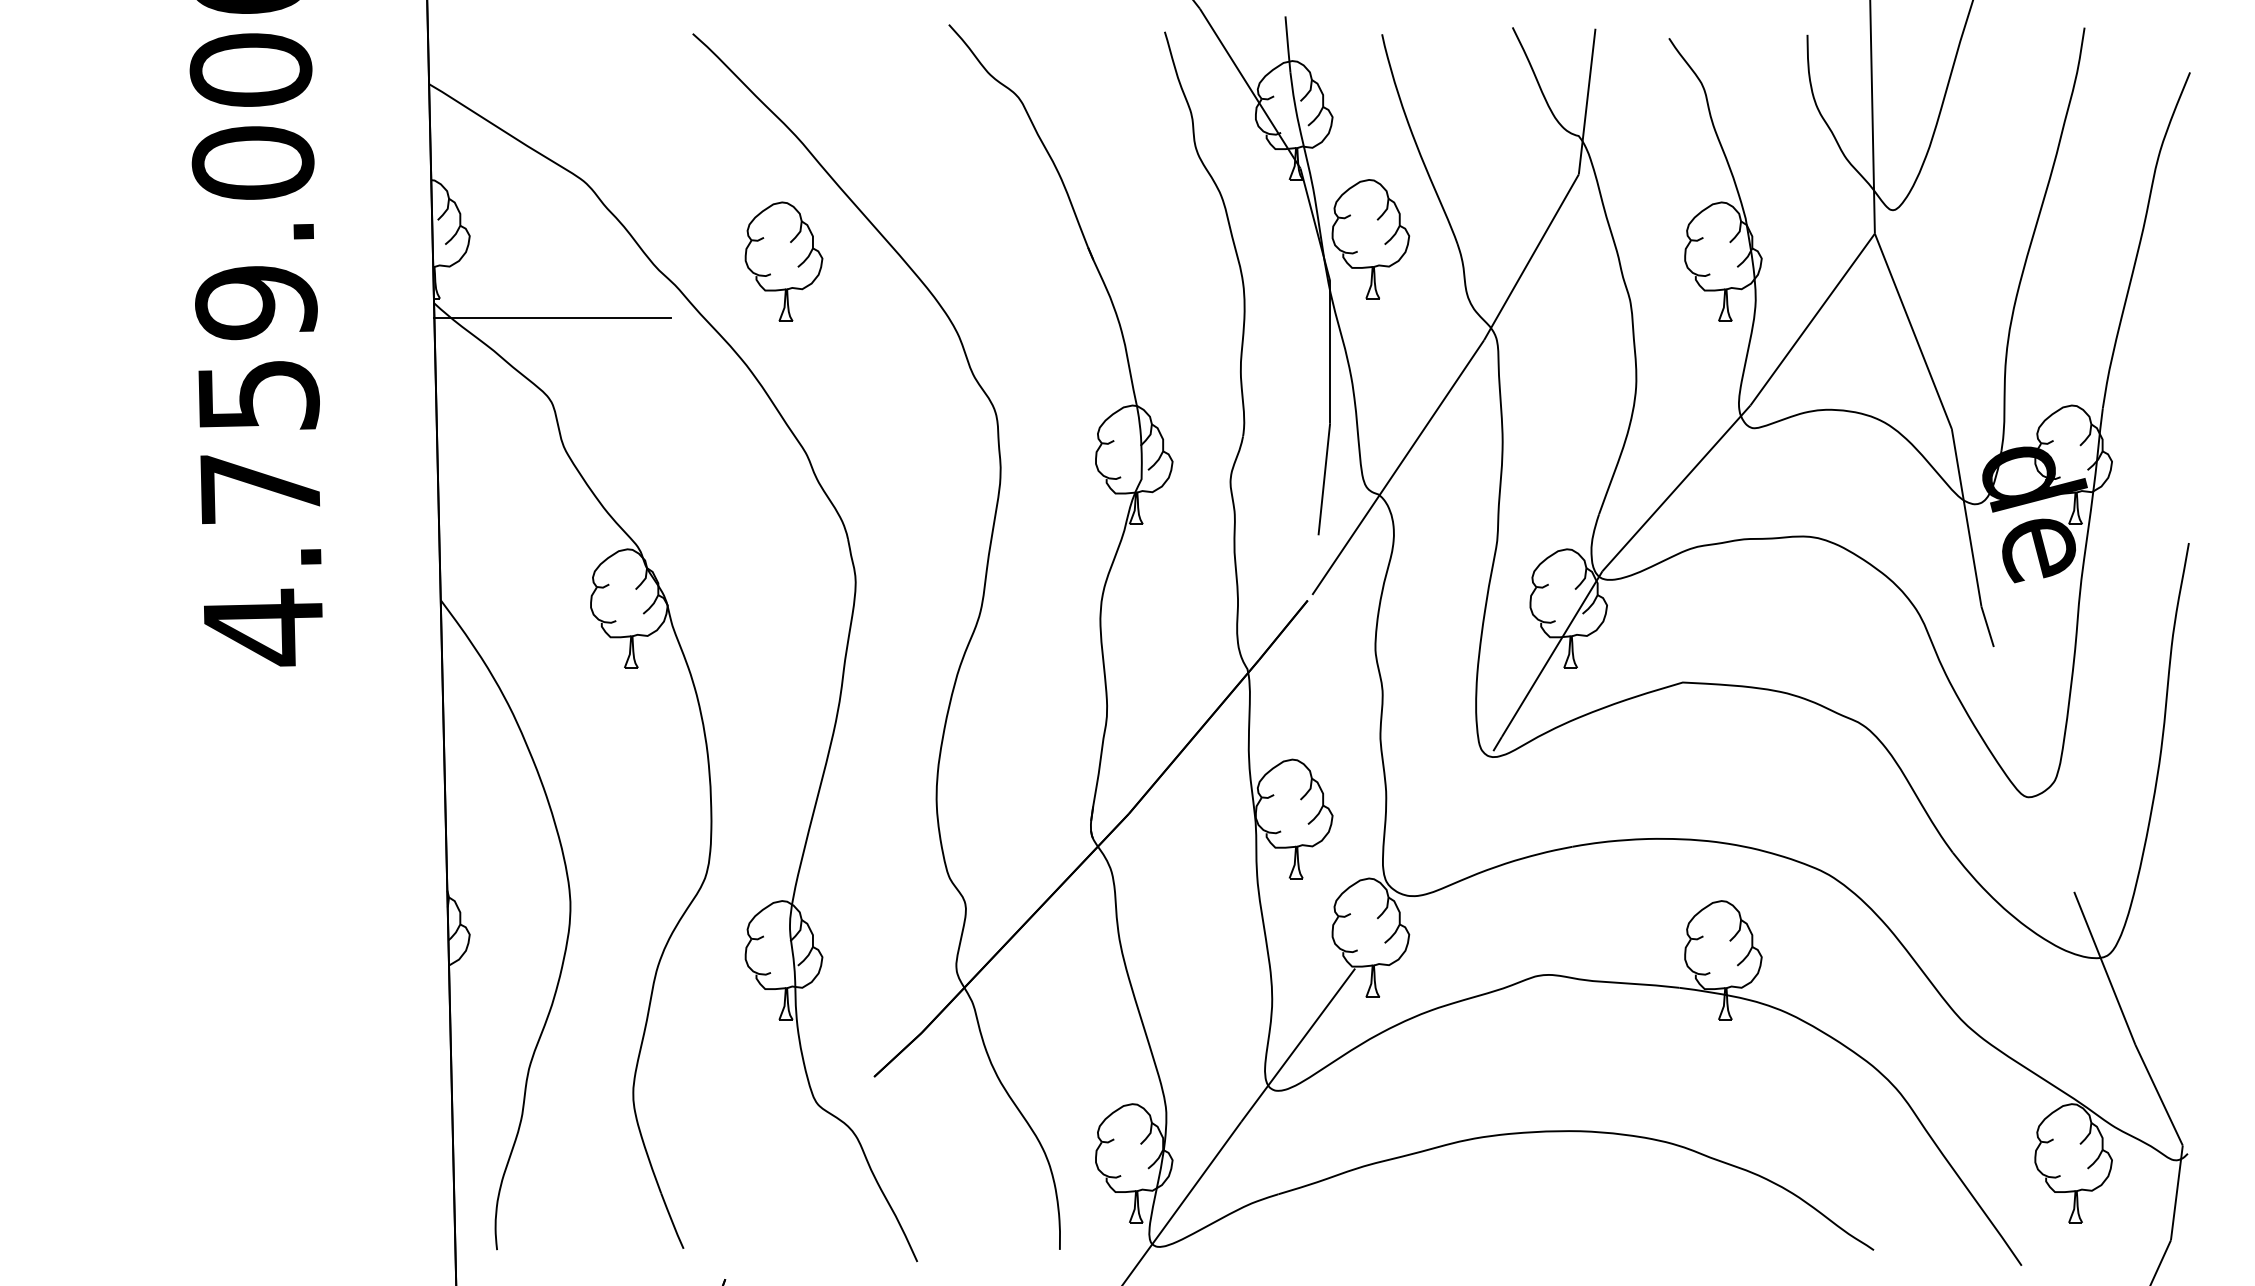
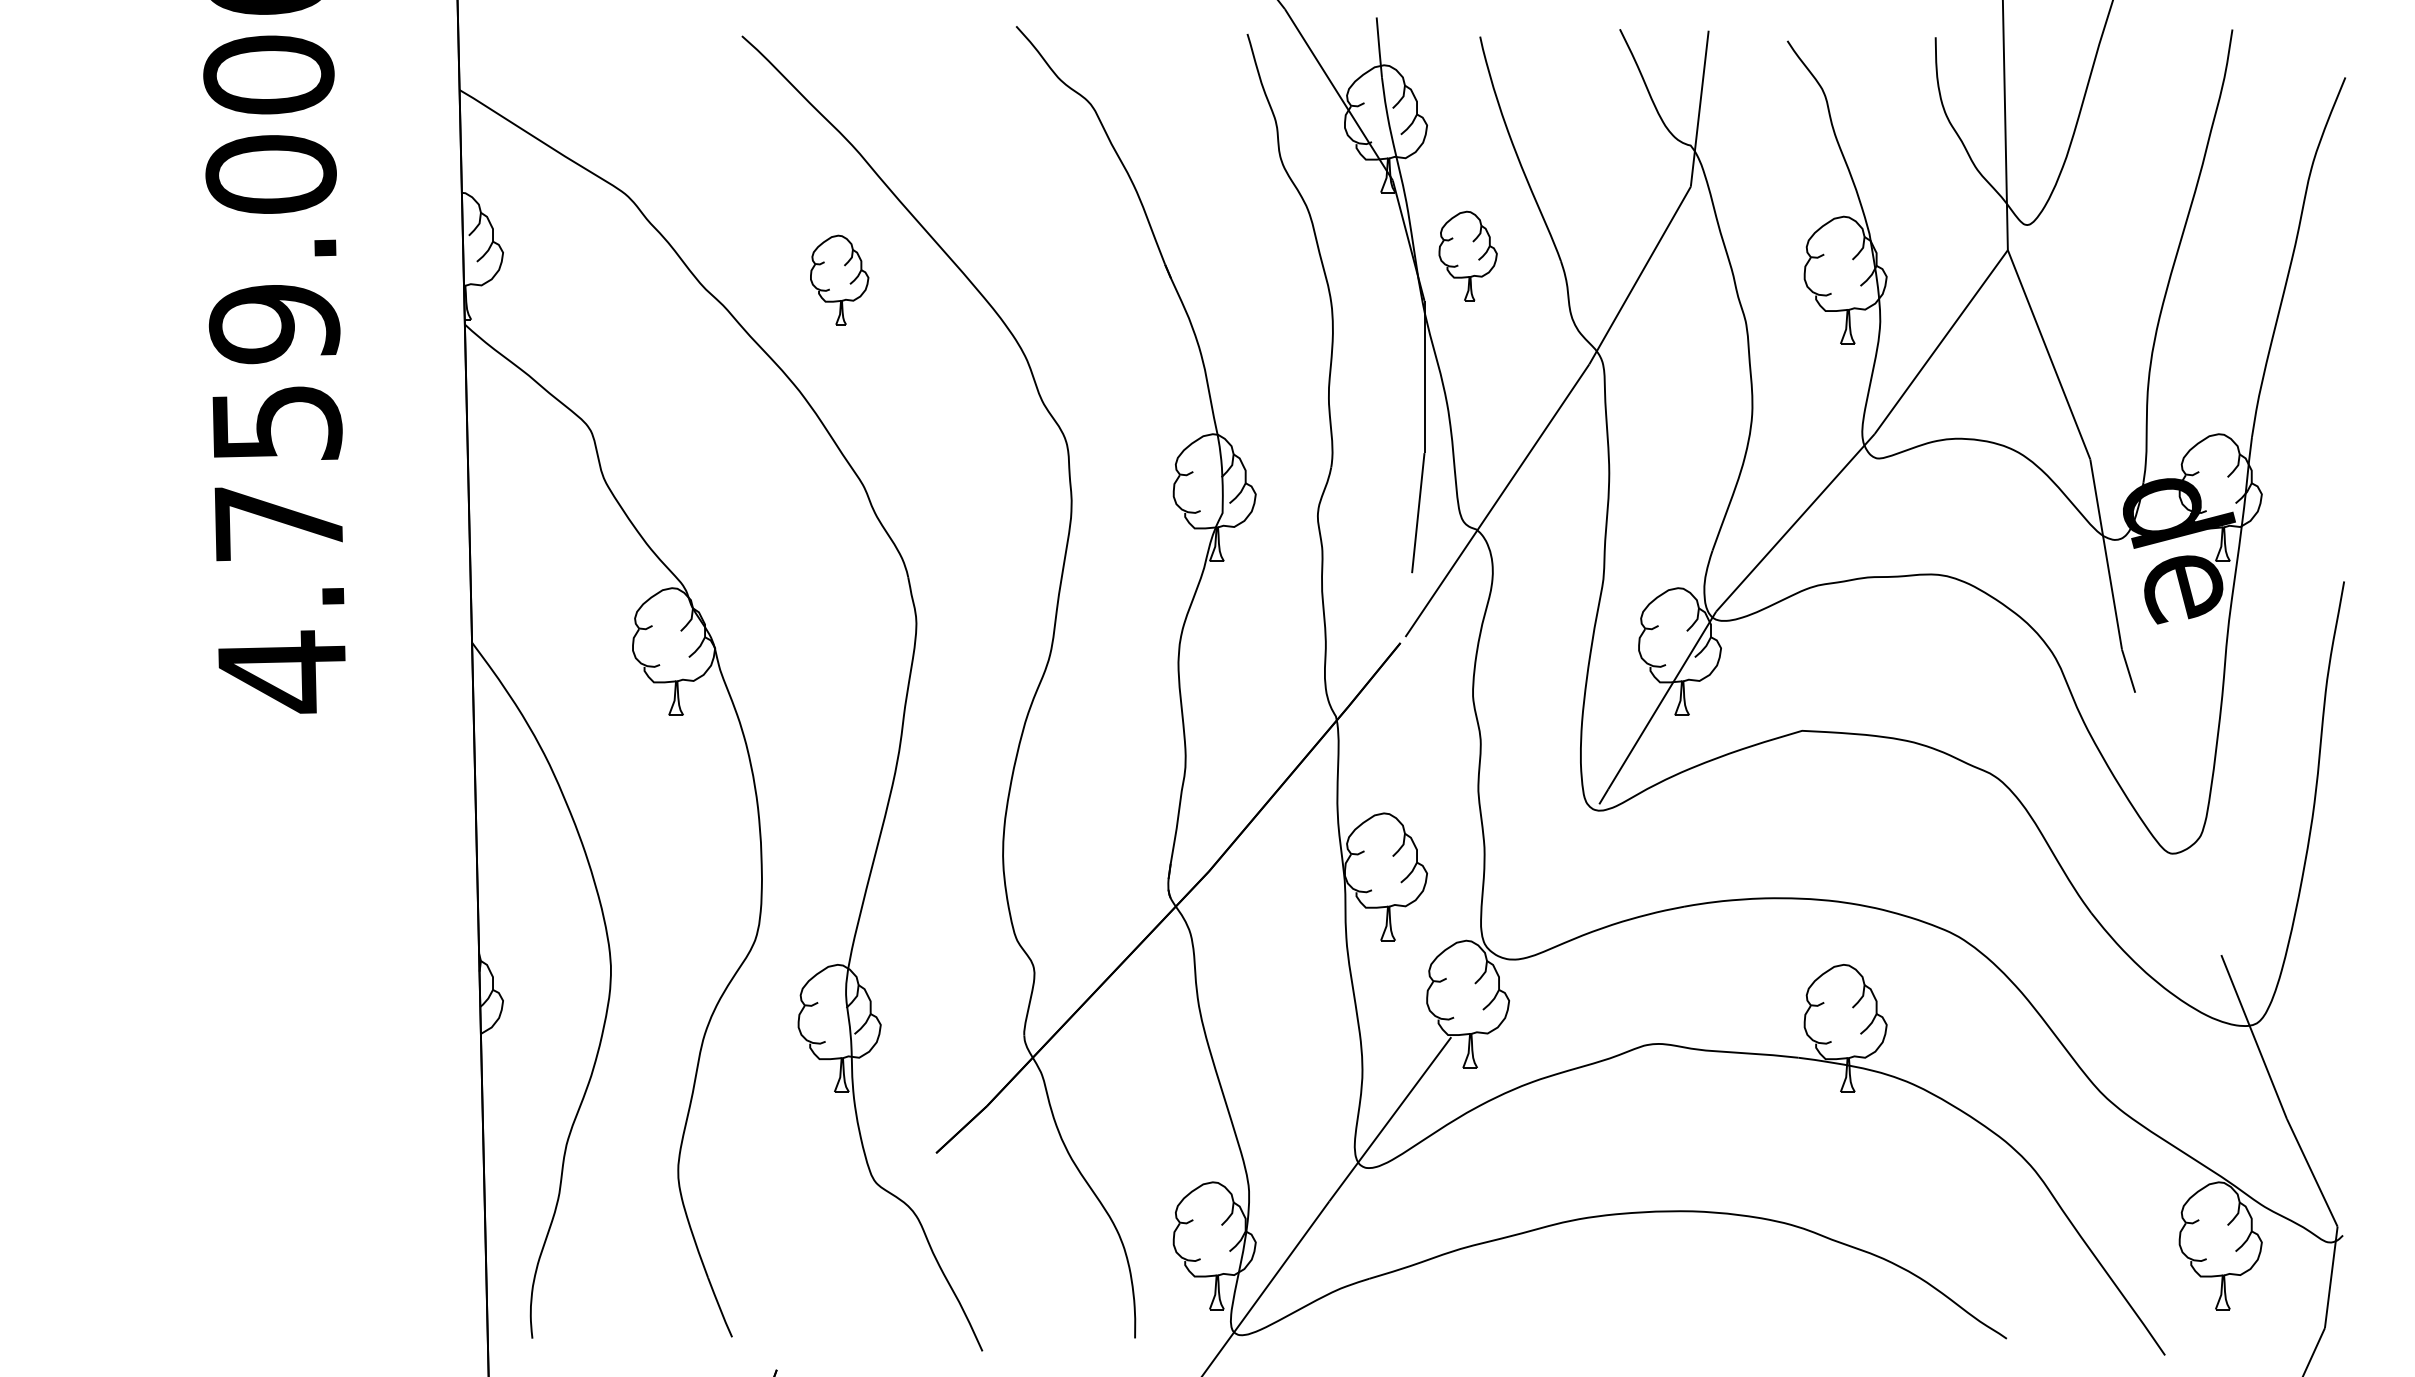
part: (1370, 239) -> (1467, 256), size x0.7
part: (783, 261) -> (839, 279), size x0.7
line: (552, 317) -> (591, 339), removed

